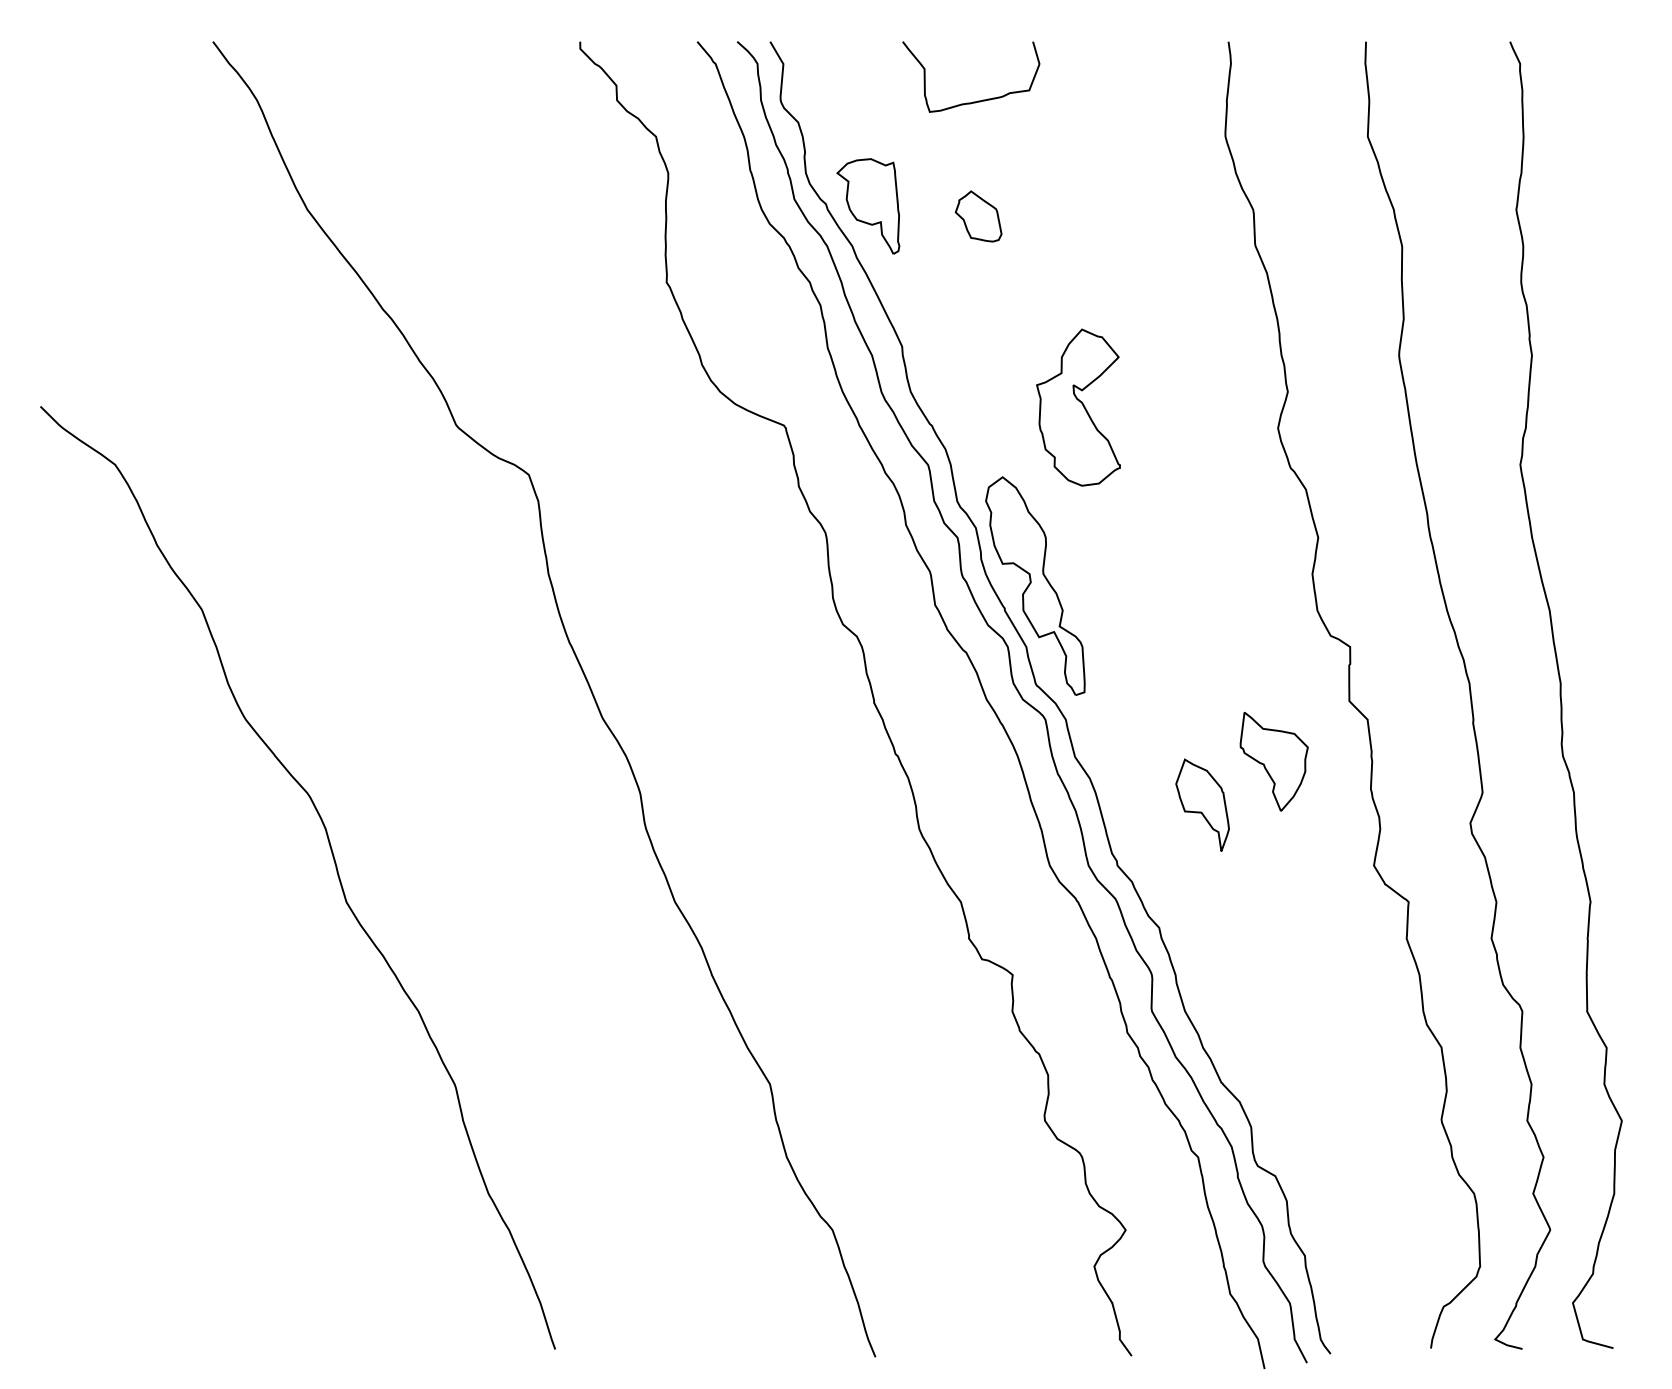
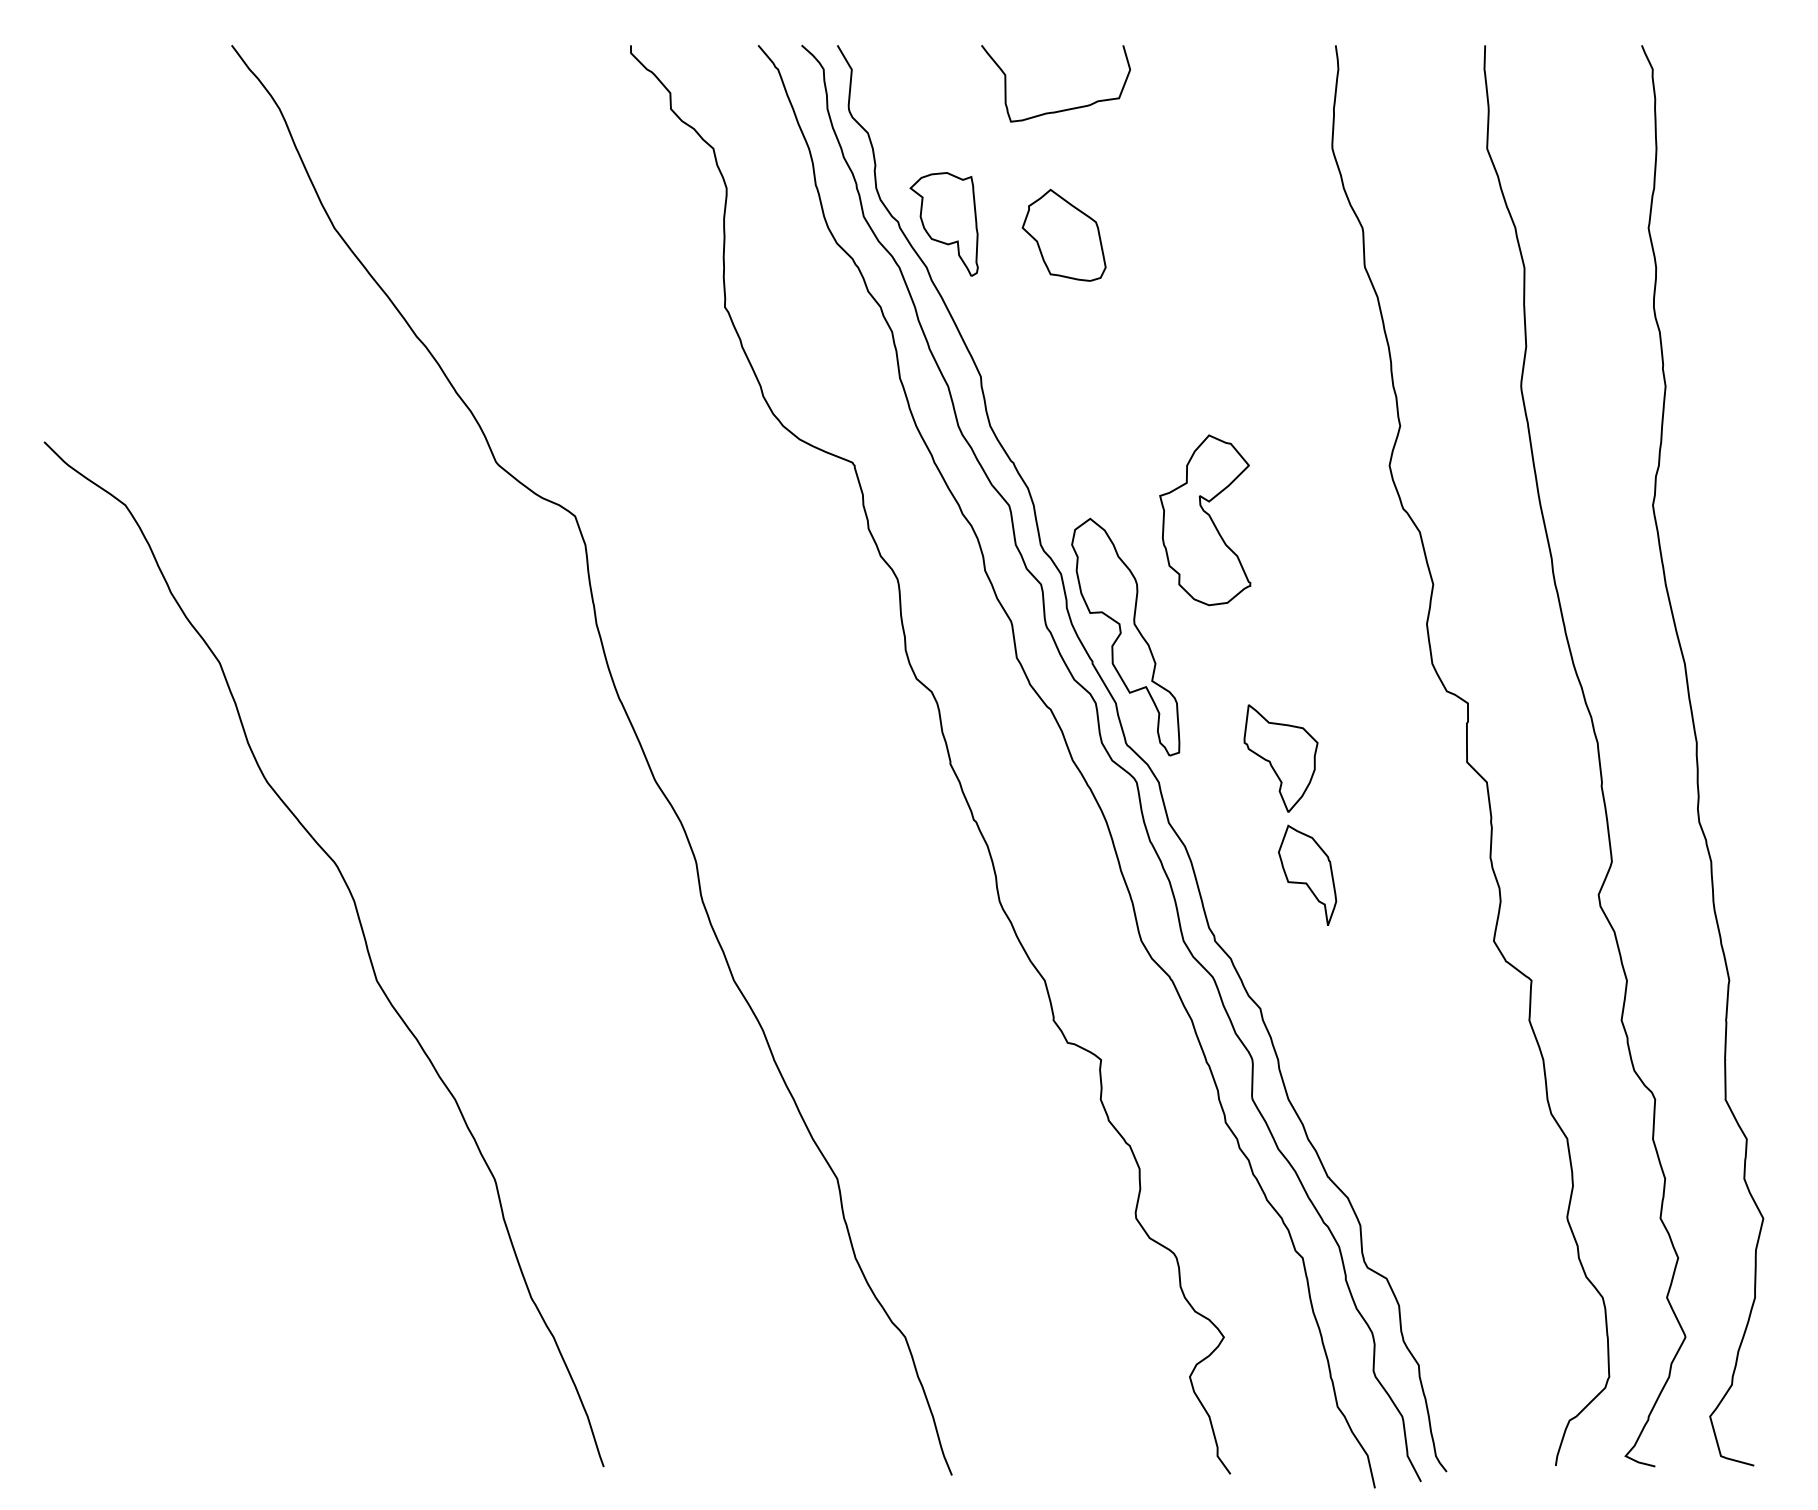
part: (978, 216) -> (1063, 235), size x1.67
part: (1078, 407) -> (1205, 520), moved
part: (1273, 761) -> (1280, 758), moved

